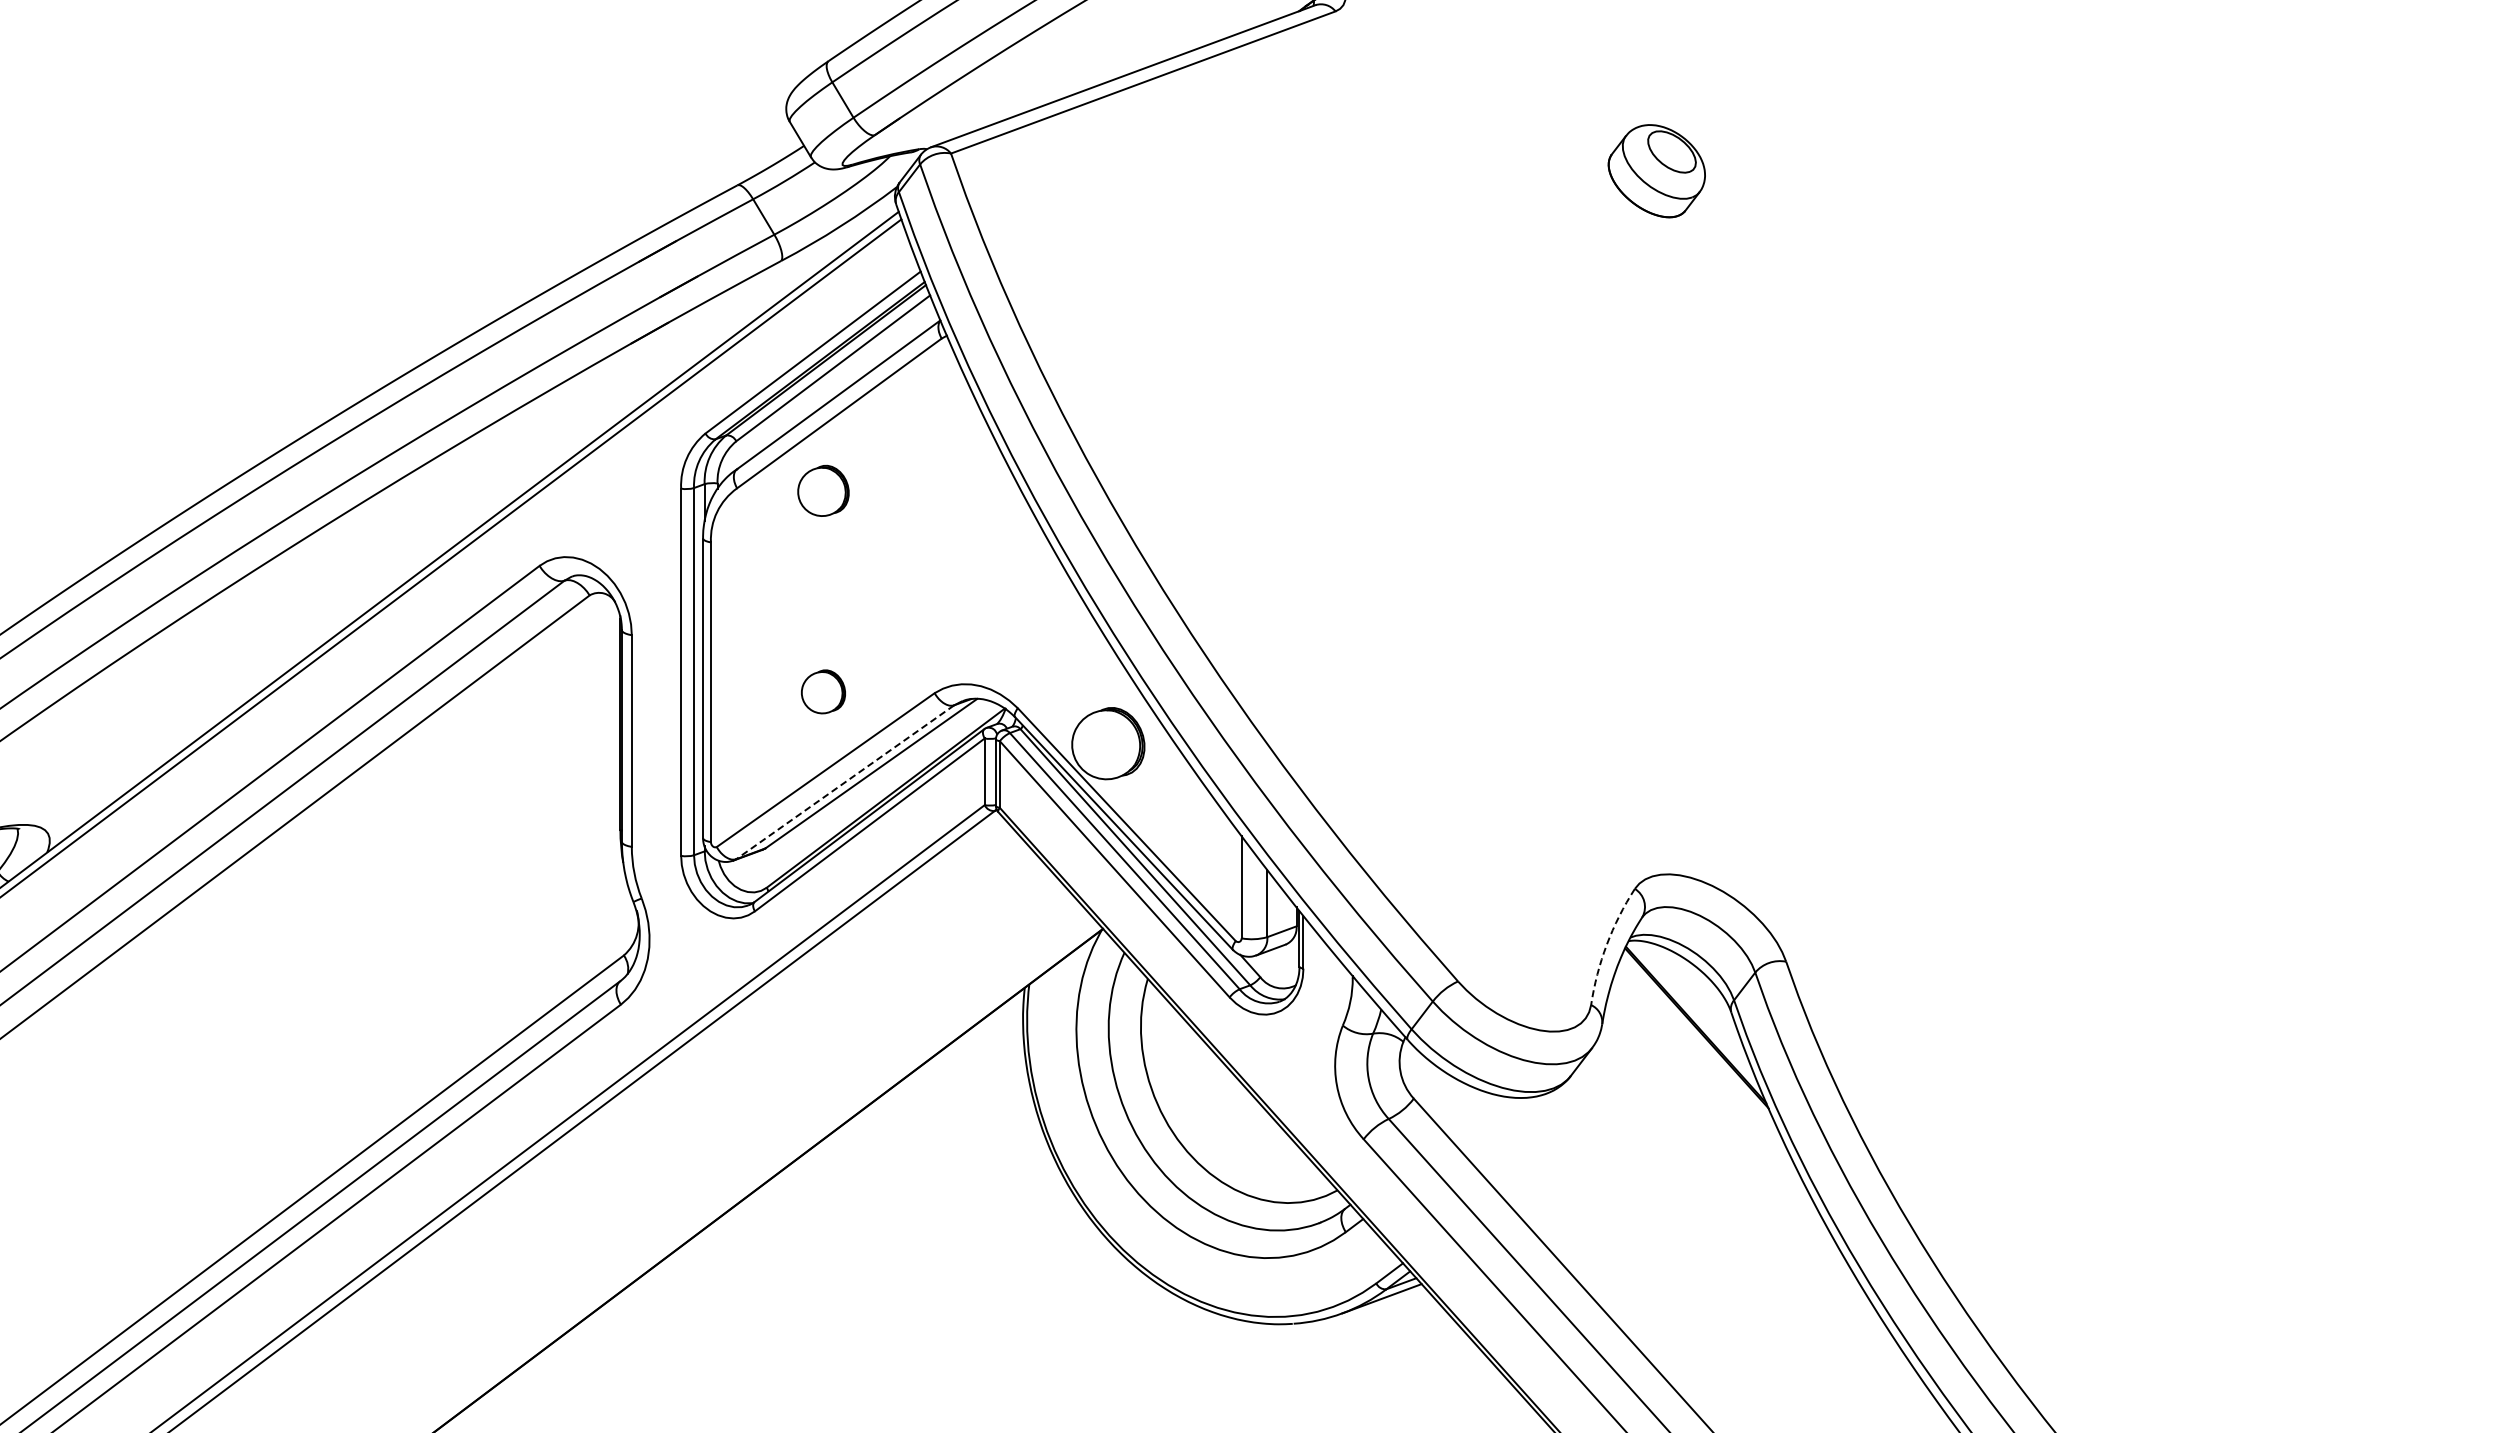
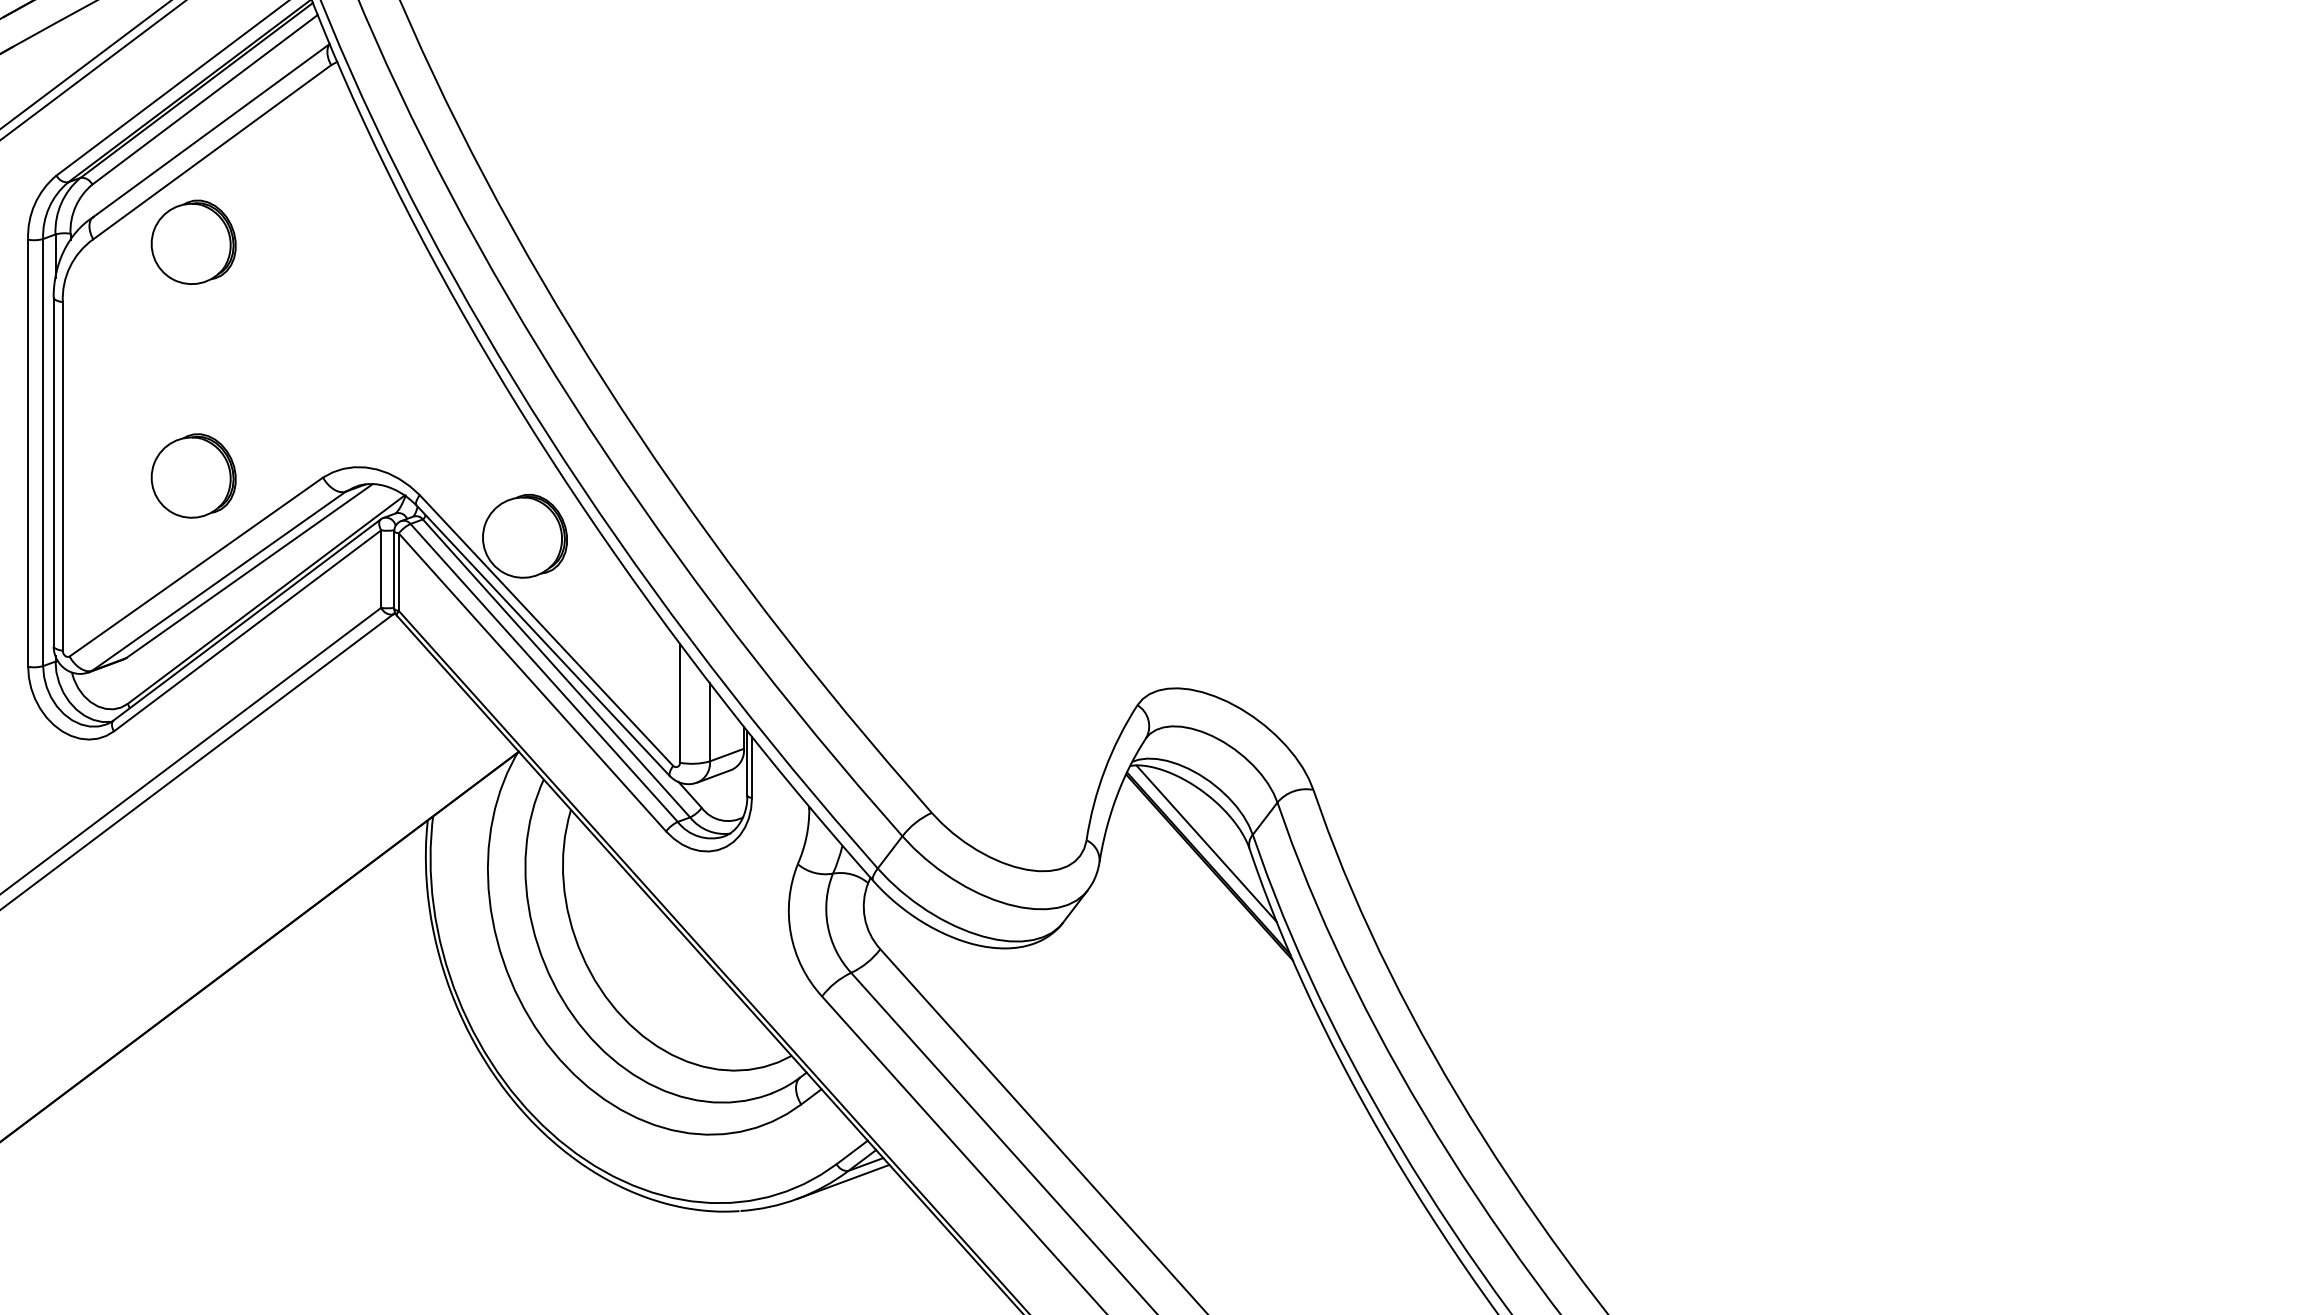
part: (823, 490) -> (193, 241), size x1.43
part: (823, 691) -> (193, 475), size x1.67
line: (844, 782) -> (218, 581), dashed -> solid
arc: (1606, 944) -> (1104, 769), dashed -> solid
line: (1694, 1007) -> (1206, 843), added

